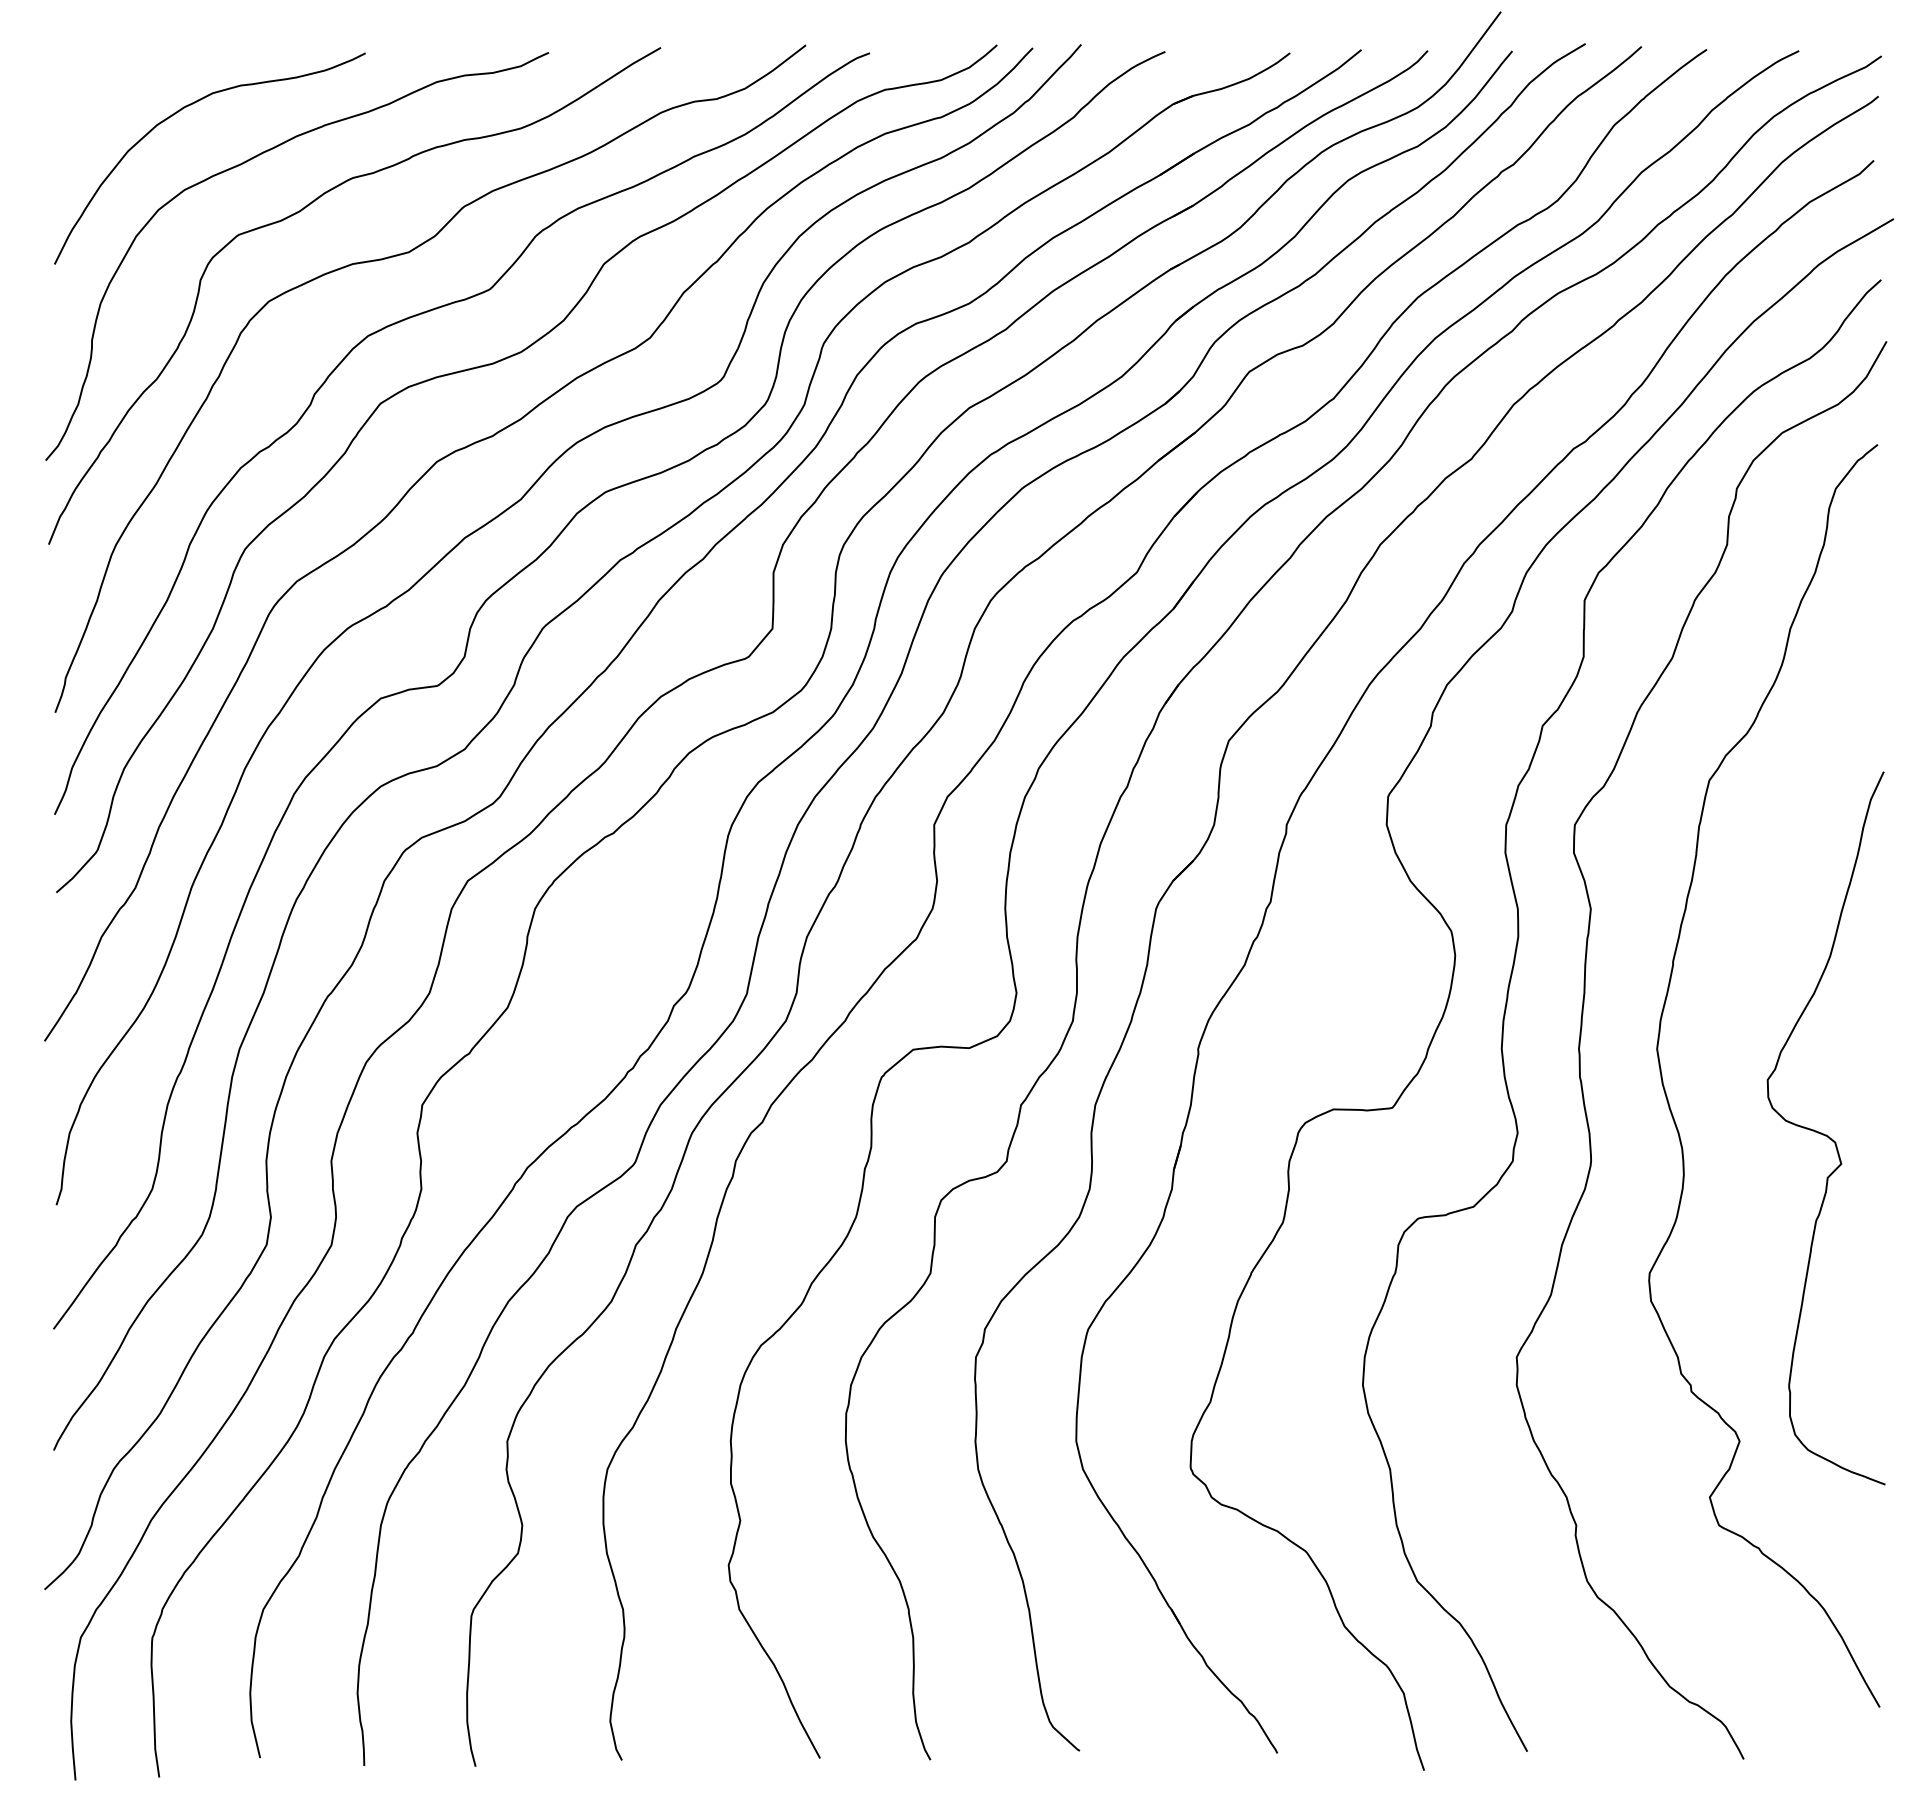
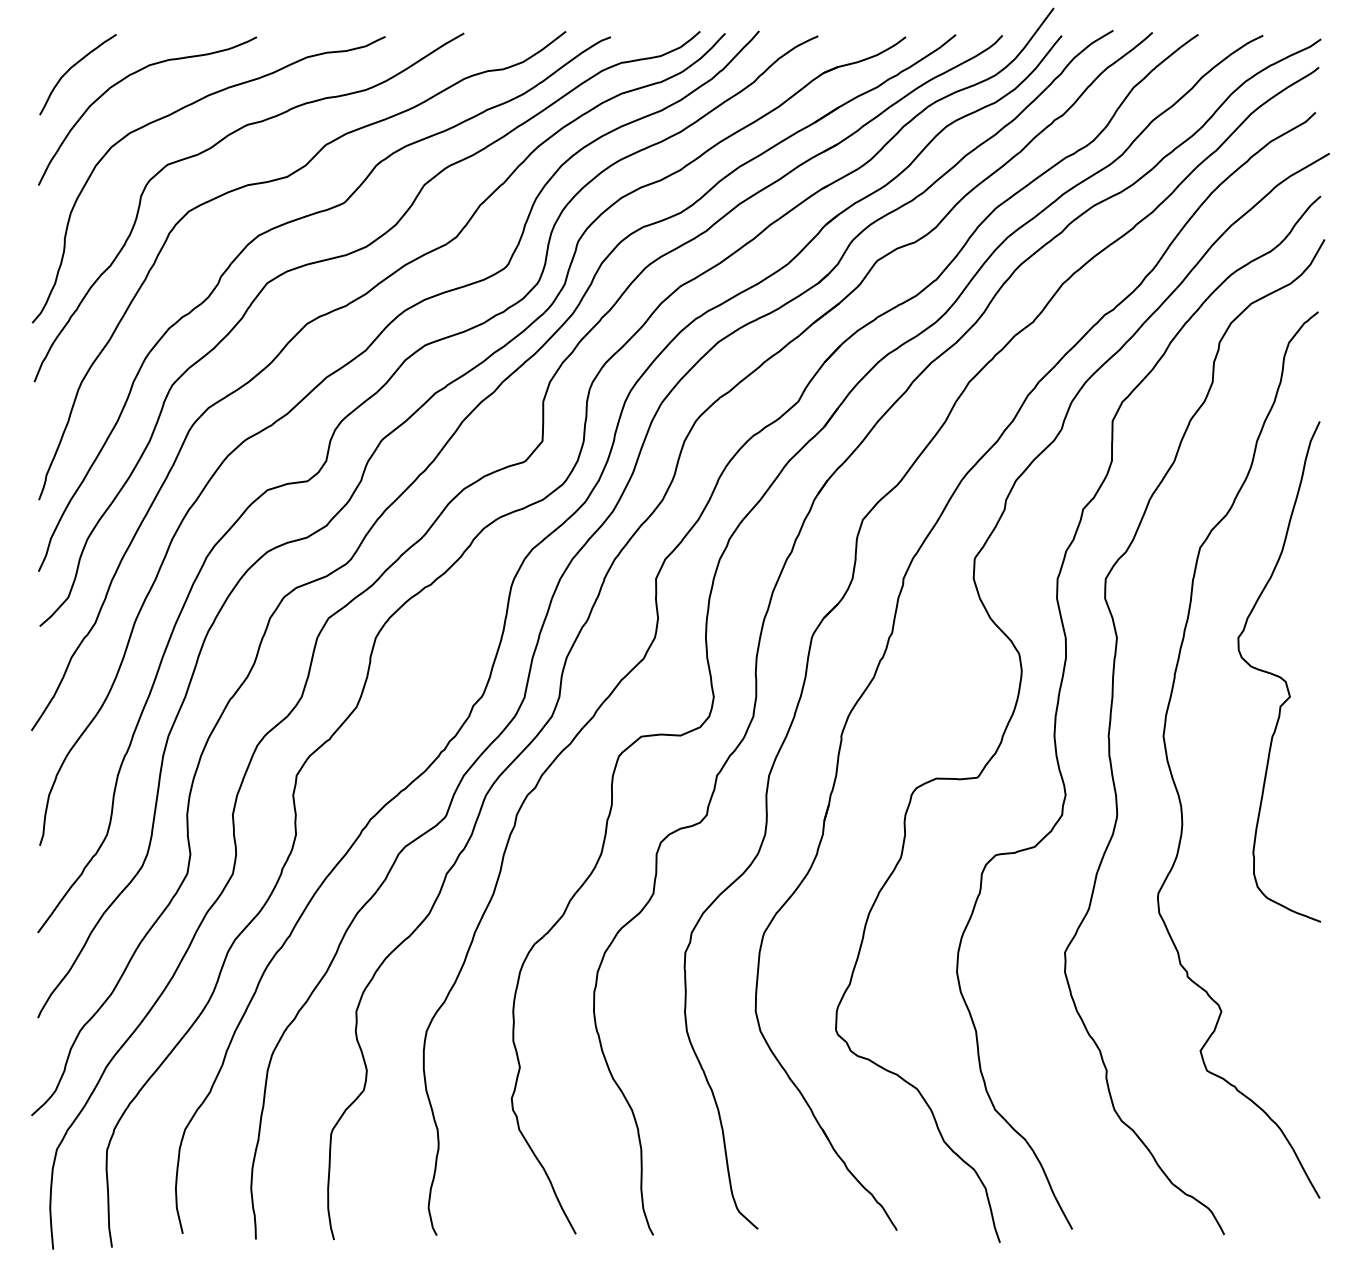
curve: (103, 96) -> (72, 67), added
curve: (1824, 1133) -> (1278, 675), moved

